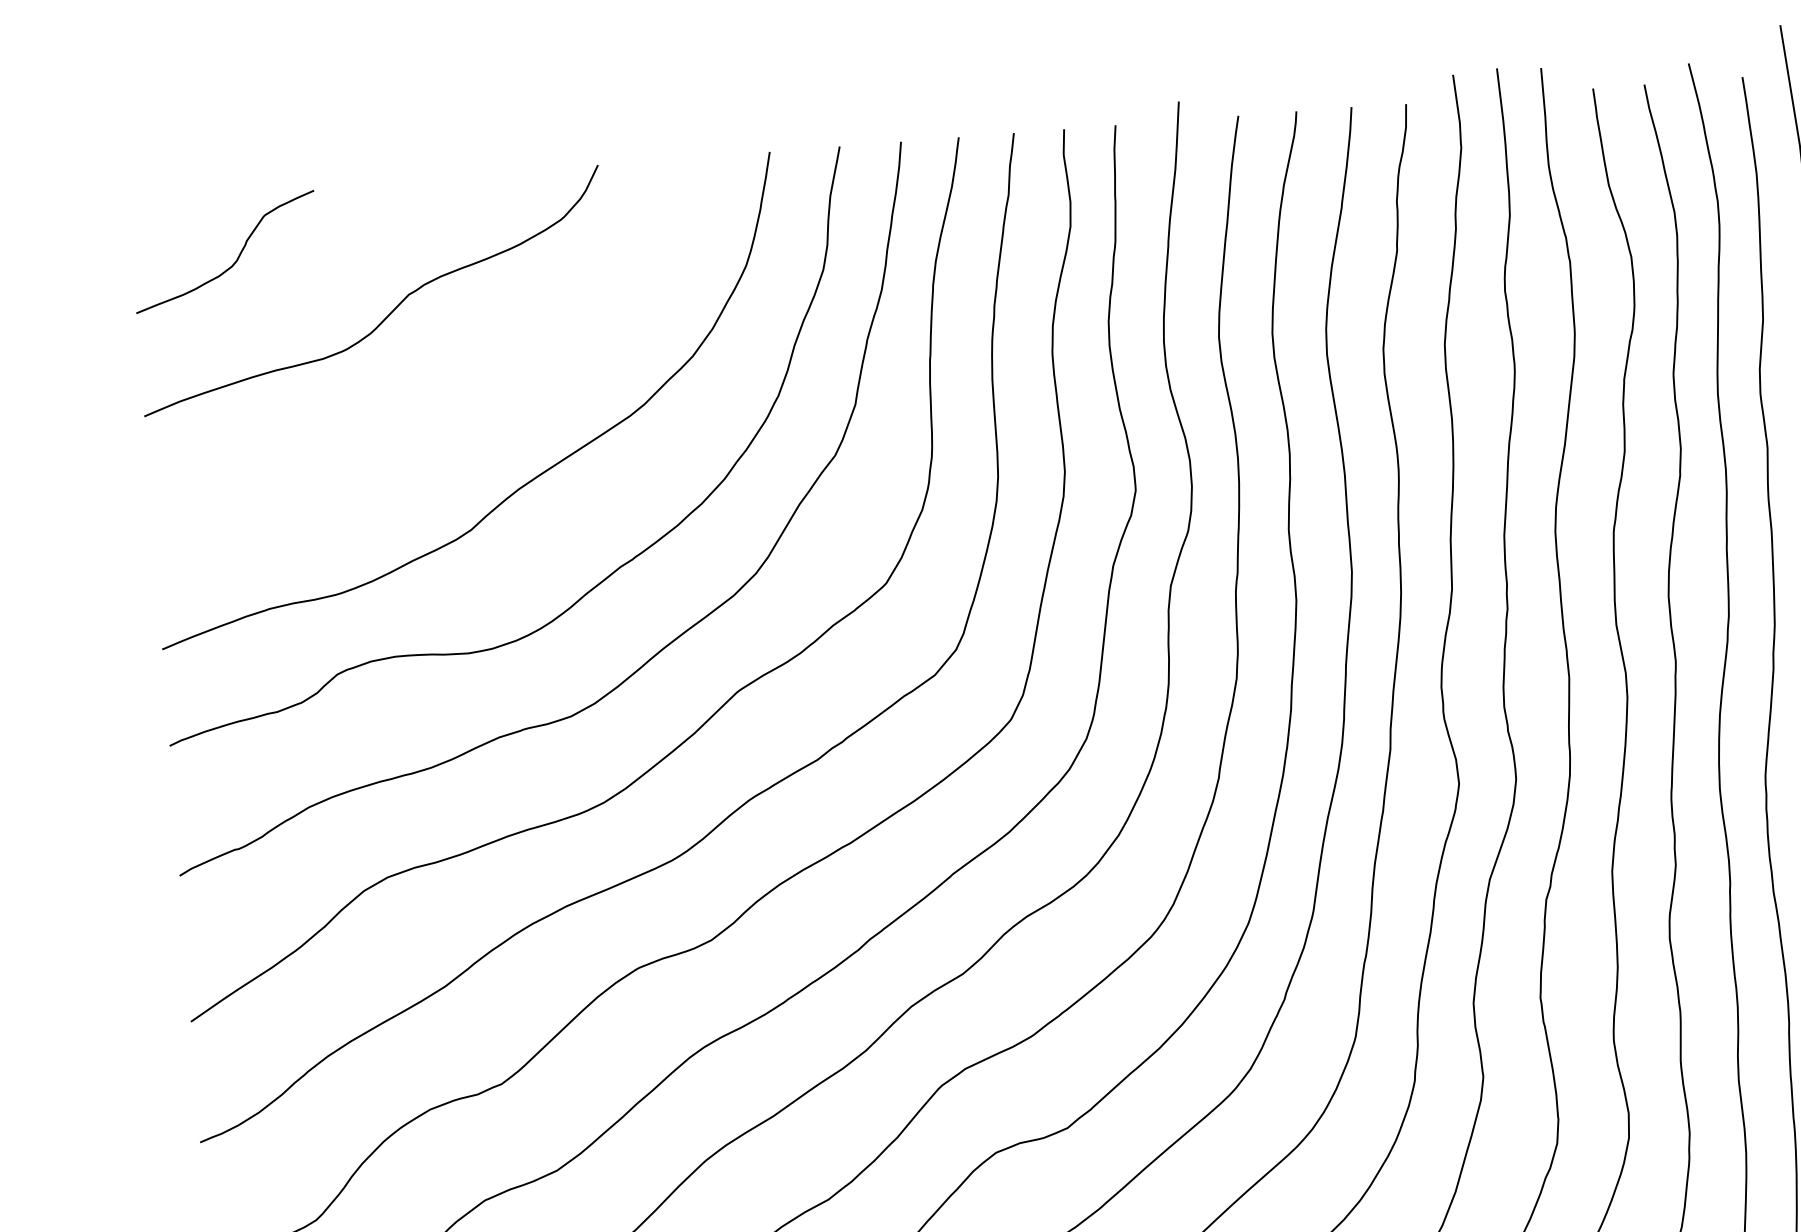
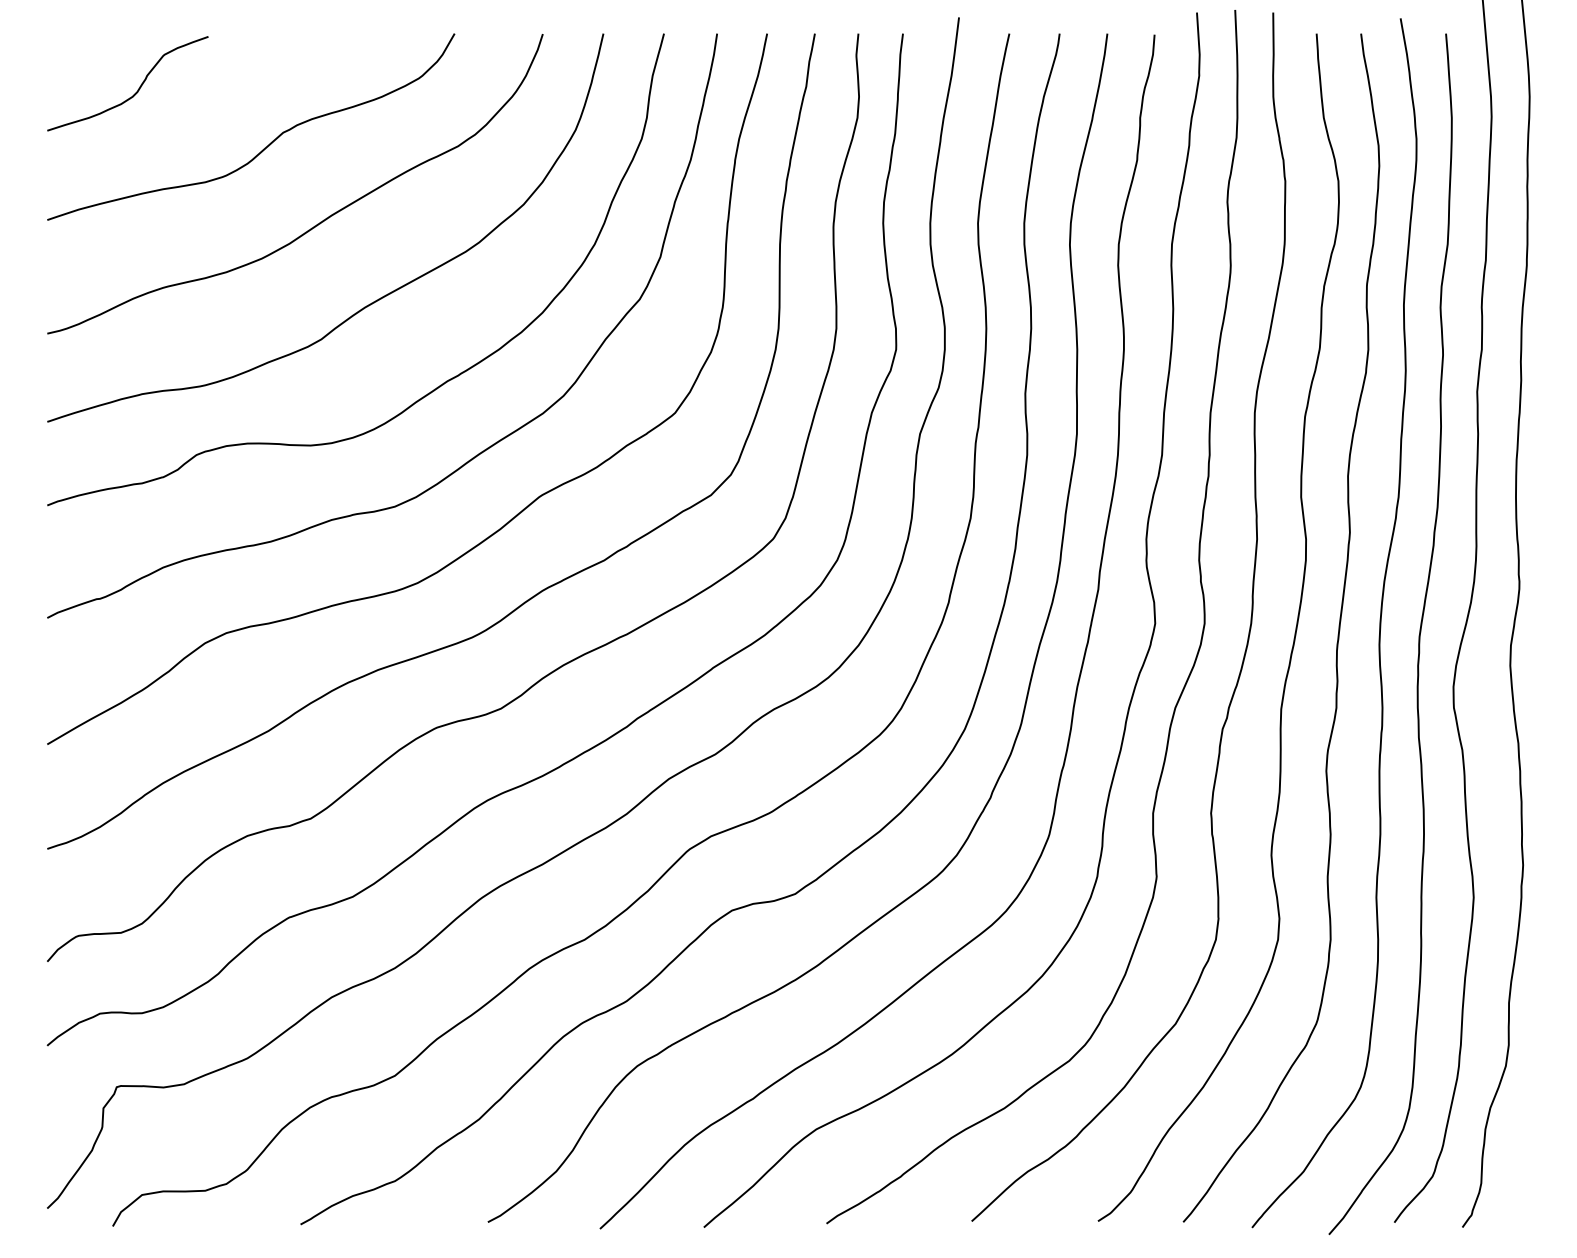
curve: (459, 393) -> (320, 221), added

